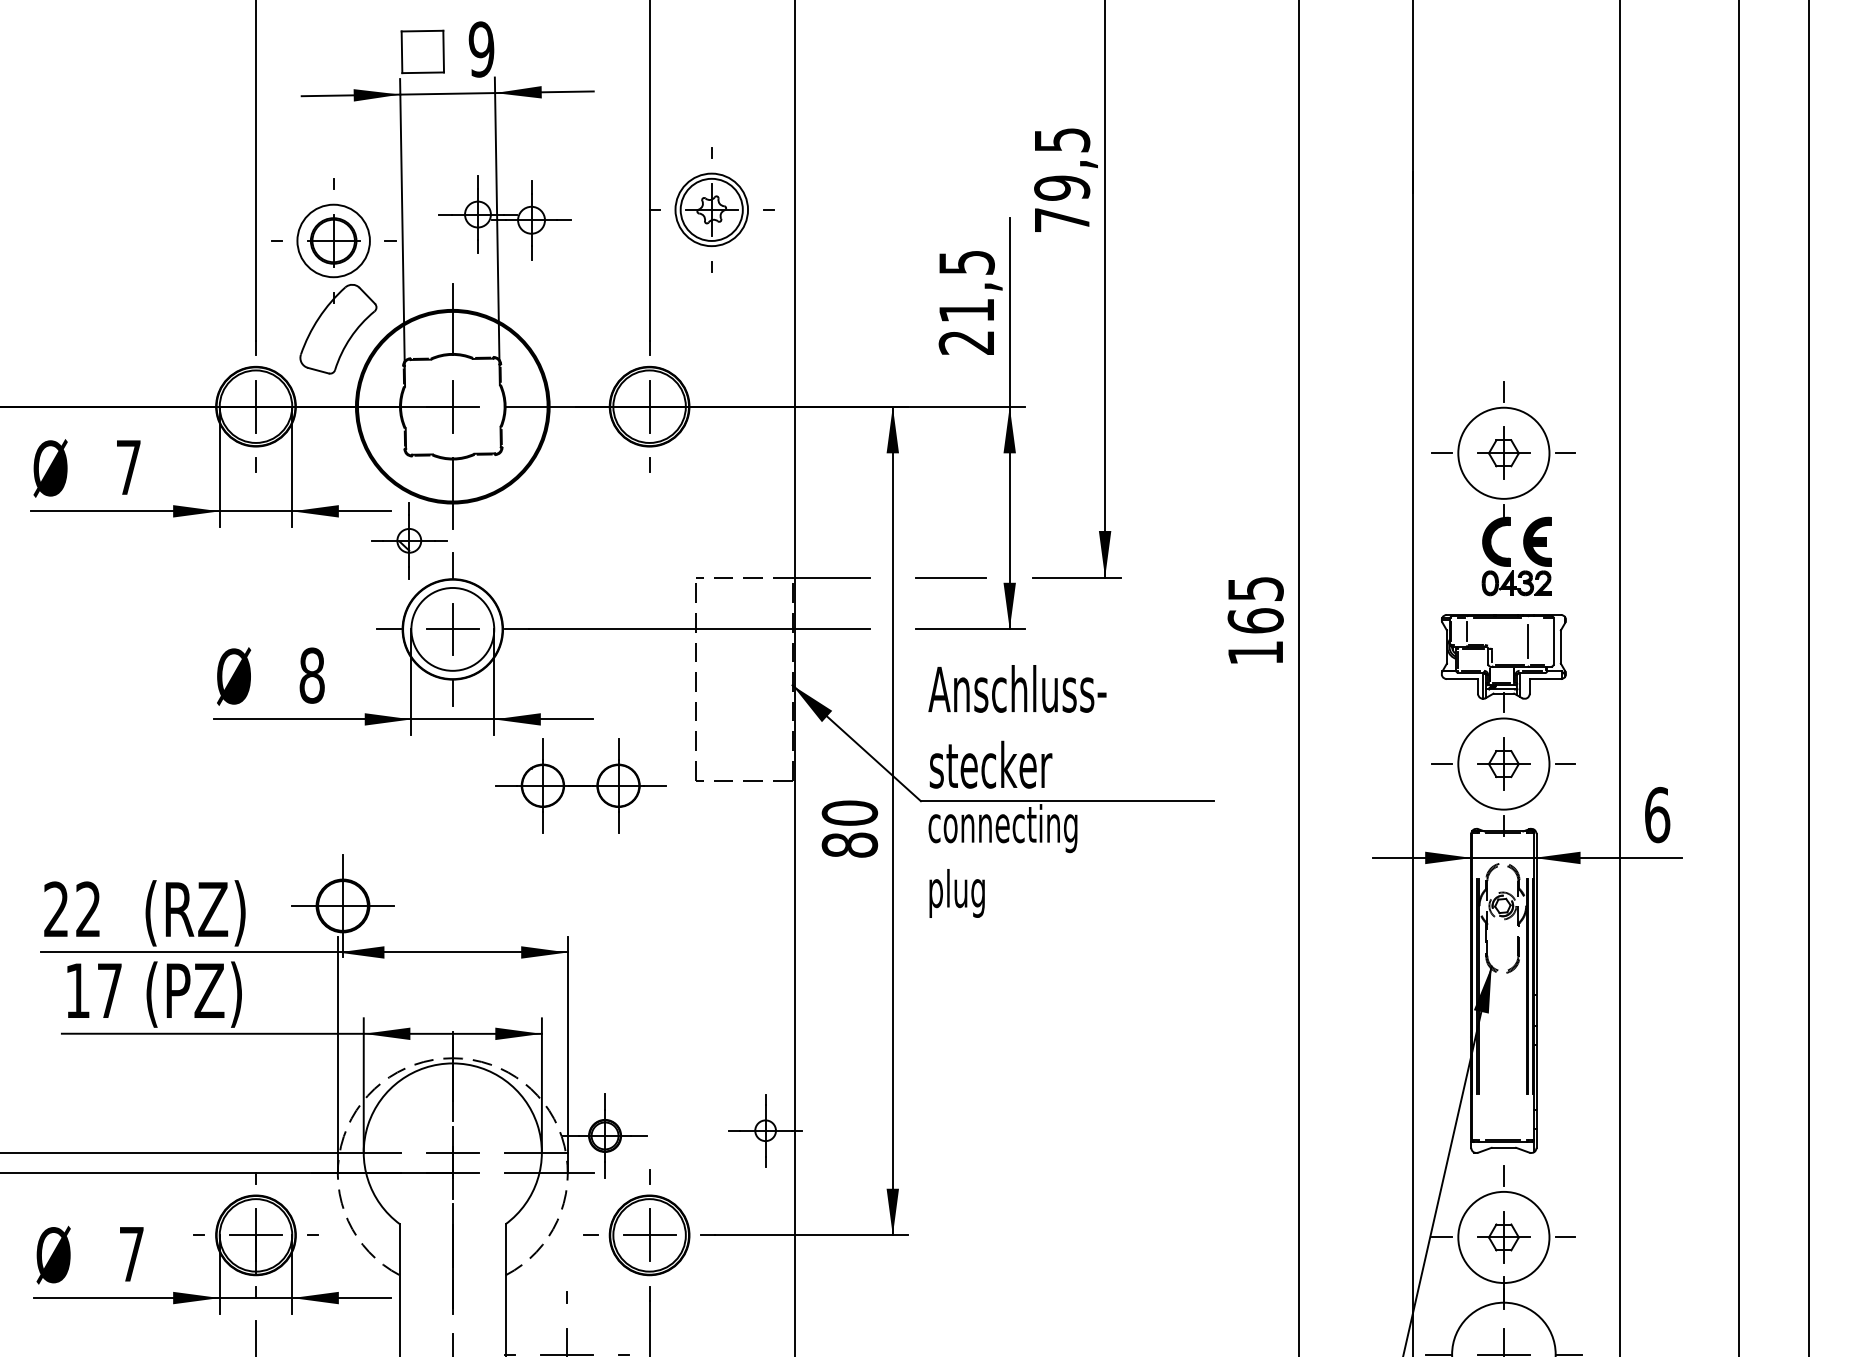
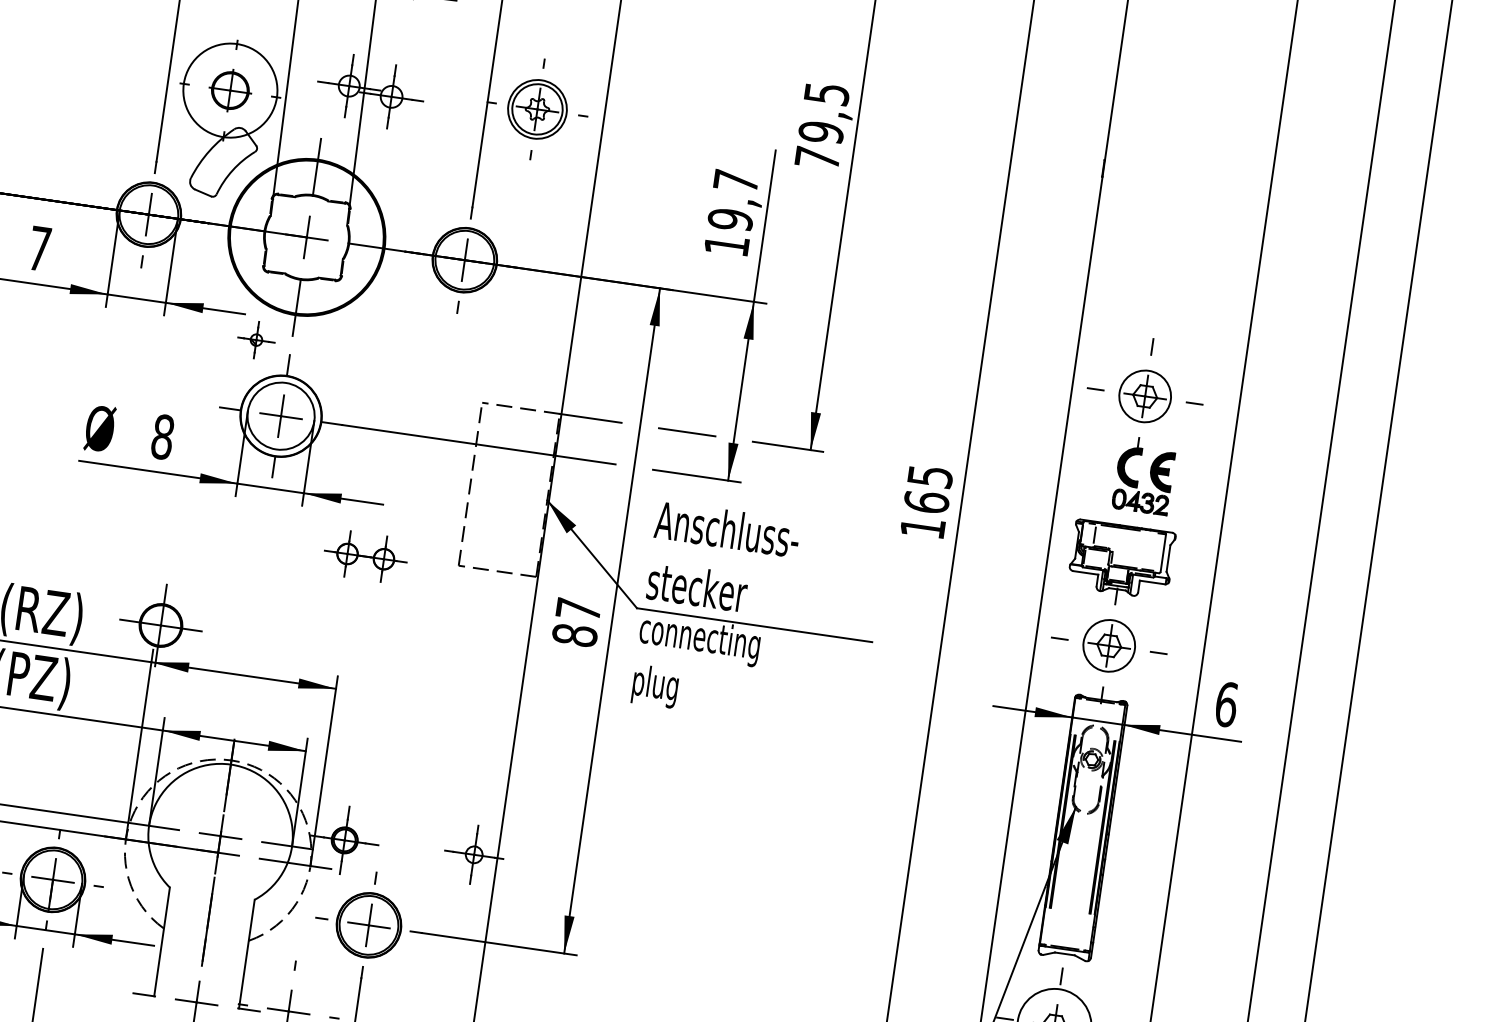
circle: (333, 240) -> (230, 90), size x1.6
text: (966, 302) -> (731, 213), 21,5 -> 19,7
circle: (1503, 452) -> (1144, 395), size x0.7
part: (409, 540) -> (256, 339), size x0.6
line: (1527, 641) -> (1142, 550), removed
circle: (1503, 763) -> (1108, 645), size x0.7
part: (580, 785) -> (365, 556), size x0.6
text: (849, 812) -> (578, 609), 80 -> 87

